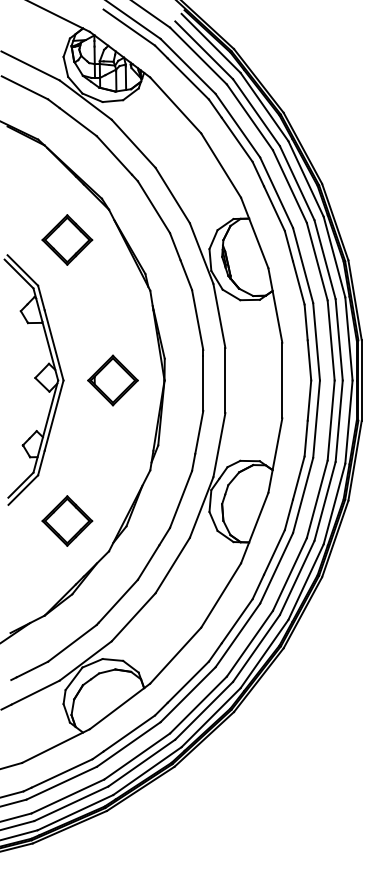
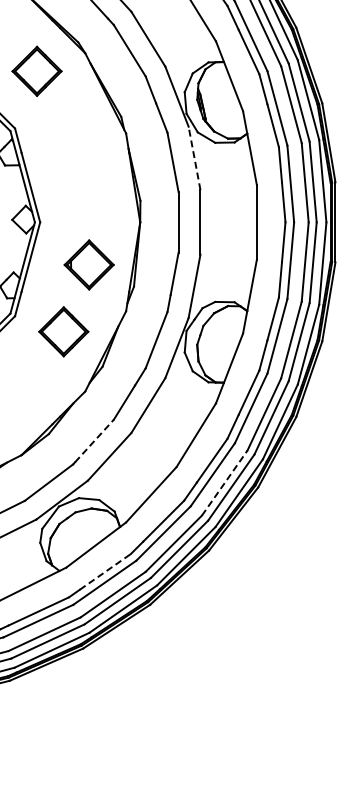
part: (67, 239) -> (37, 70), moved
line: (219, 315) -> (194, 157), solid -> dashed
part: (112, 380) -> (88, 264), moved
part: (67, 520) -> (63, 331), moved
line: (118, 600) -> (94, 440), solid -> dashed
line: (250, 643) -> (225, 482), solid -> dashed
line: (129, 733) -> (105, 571), solid -> dashed

